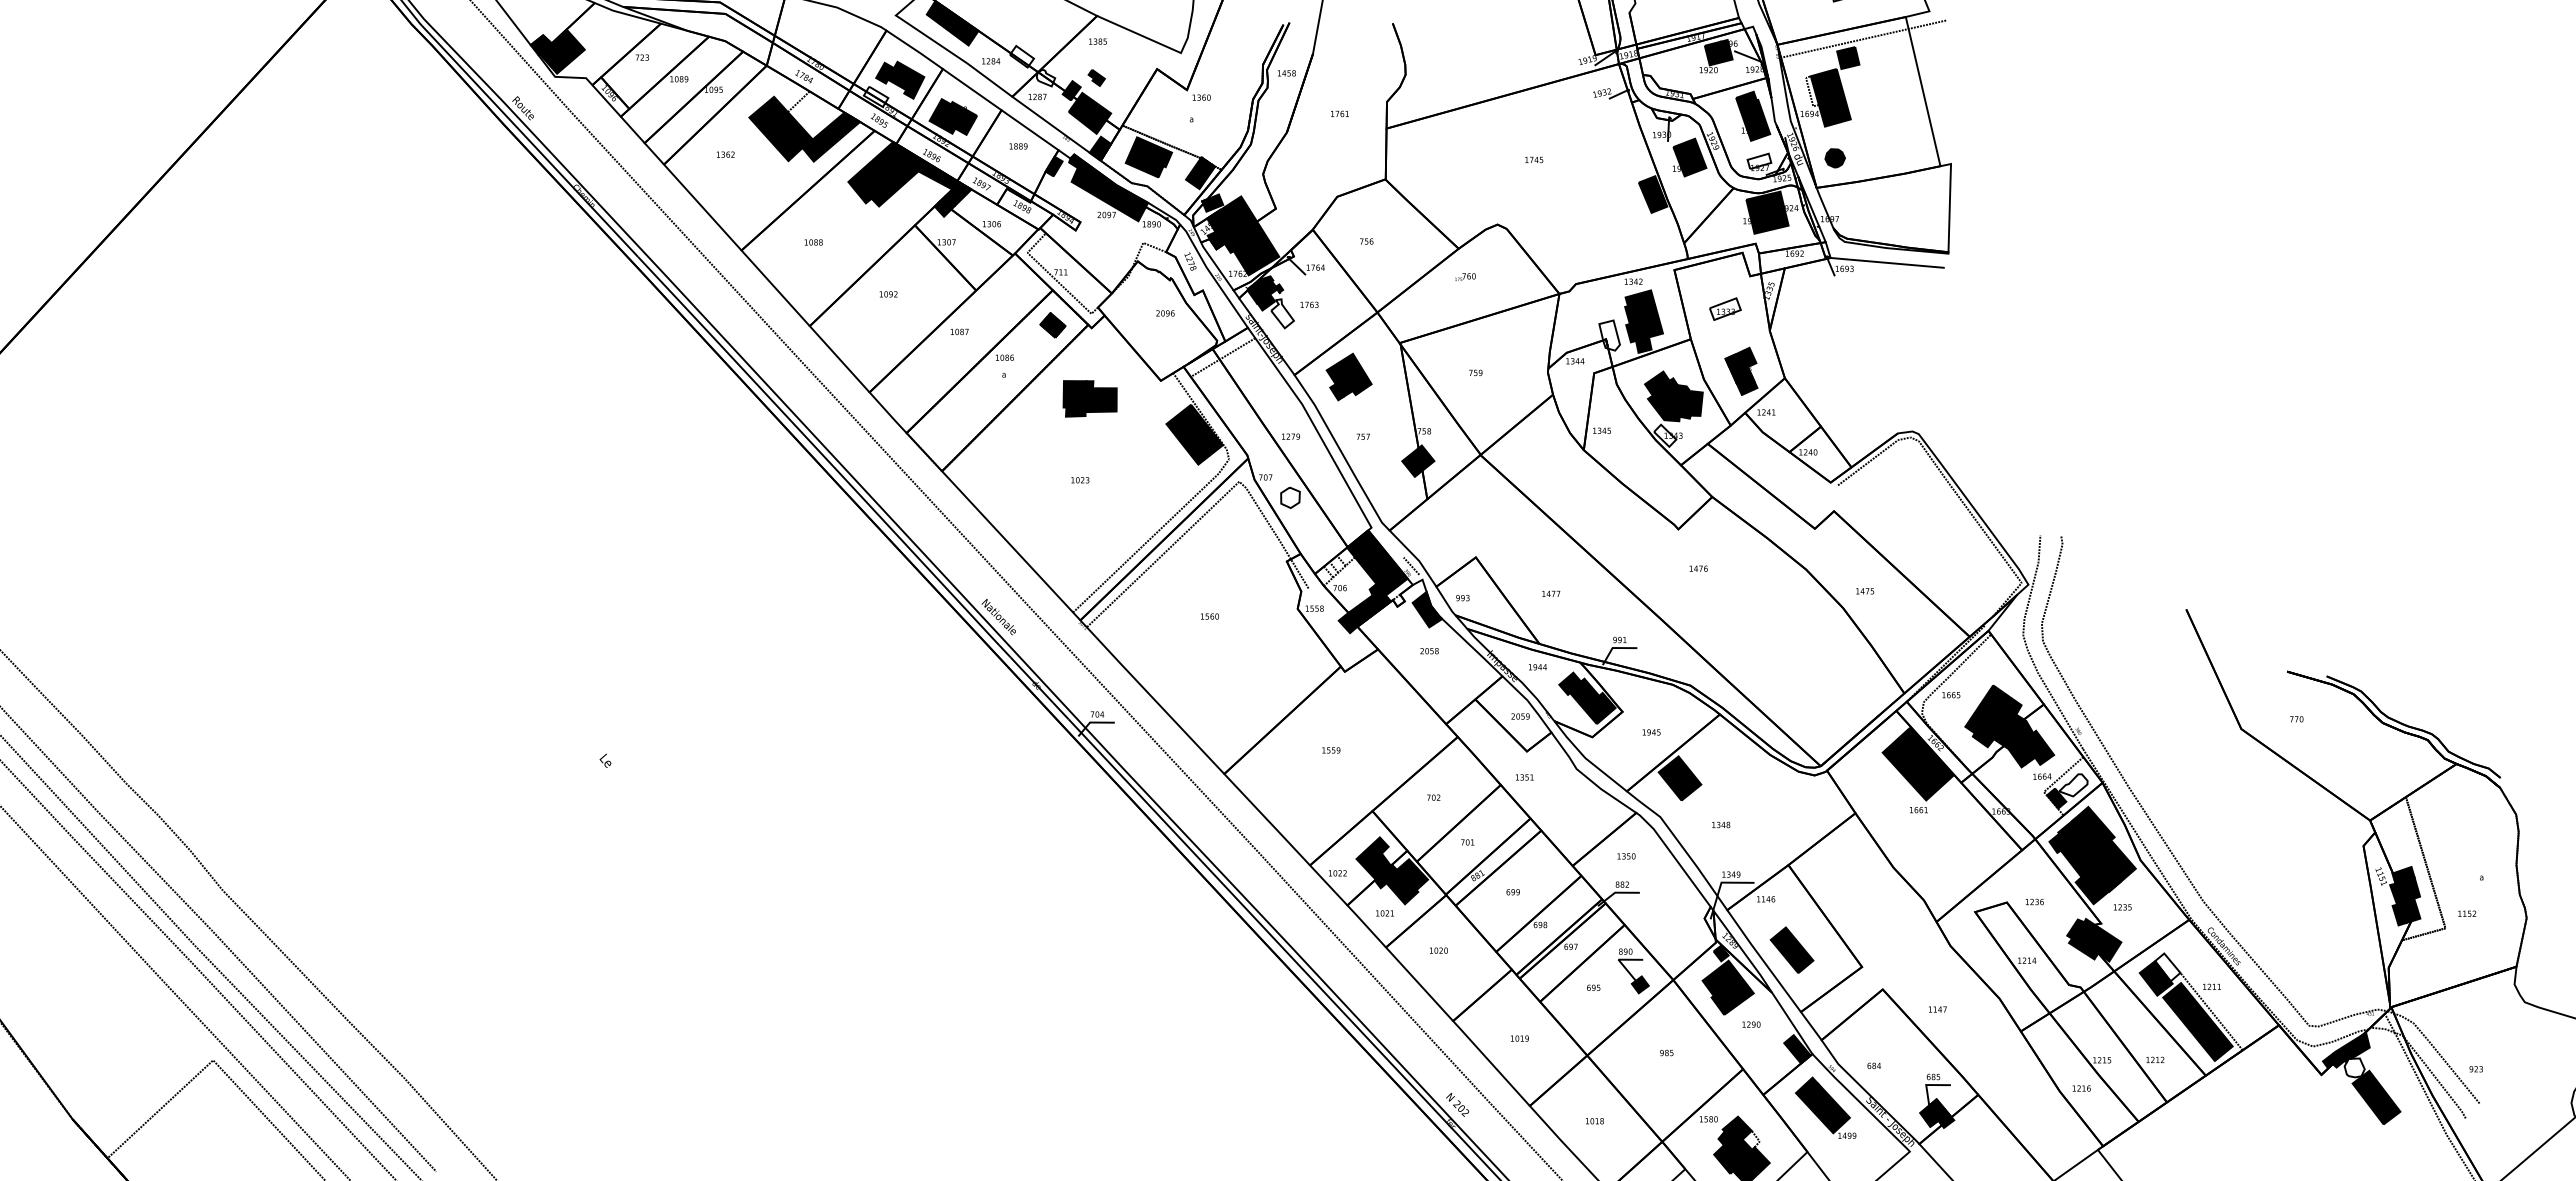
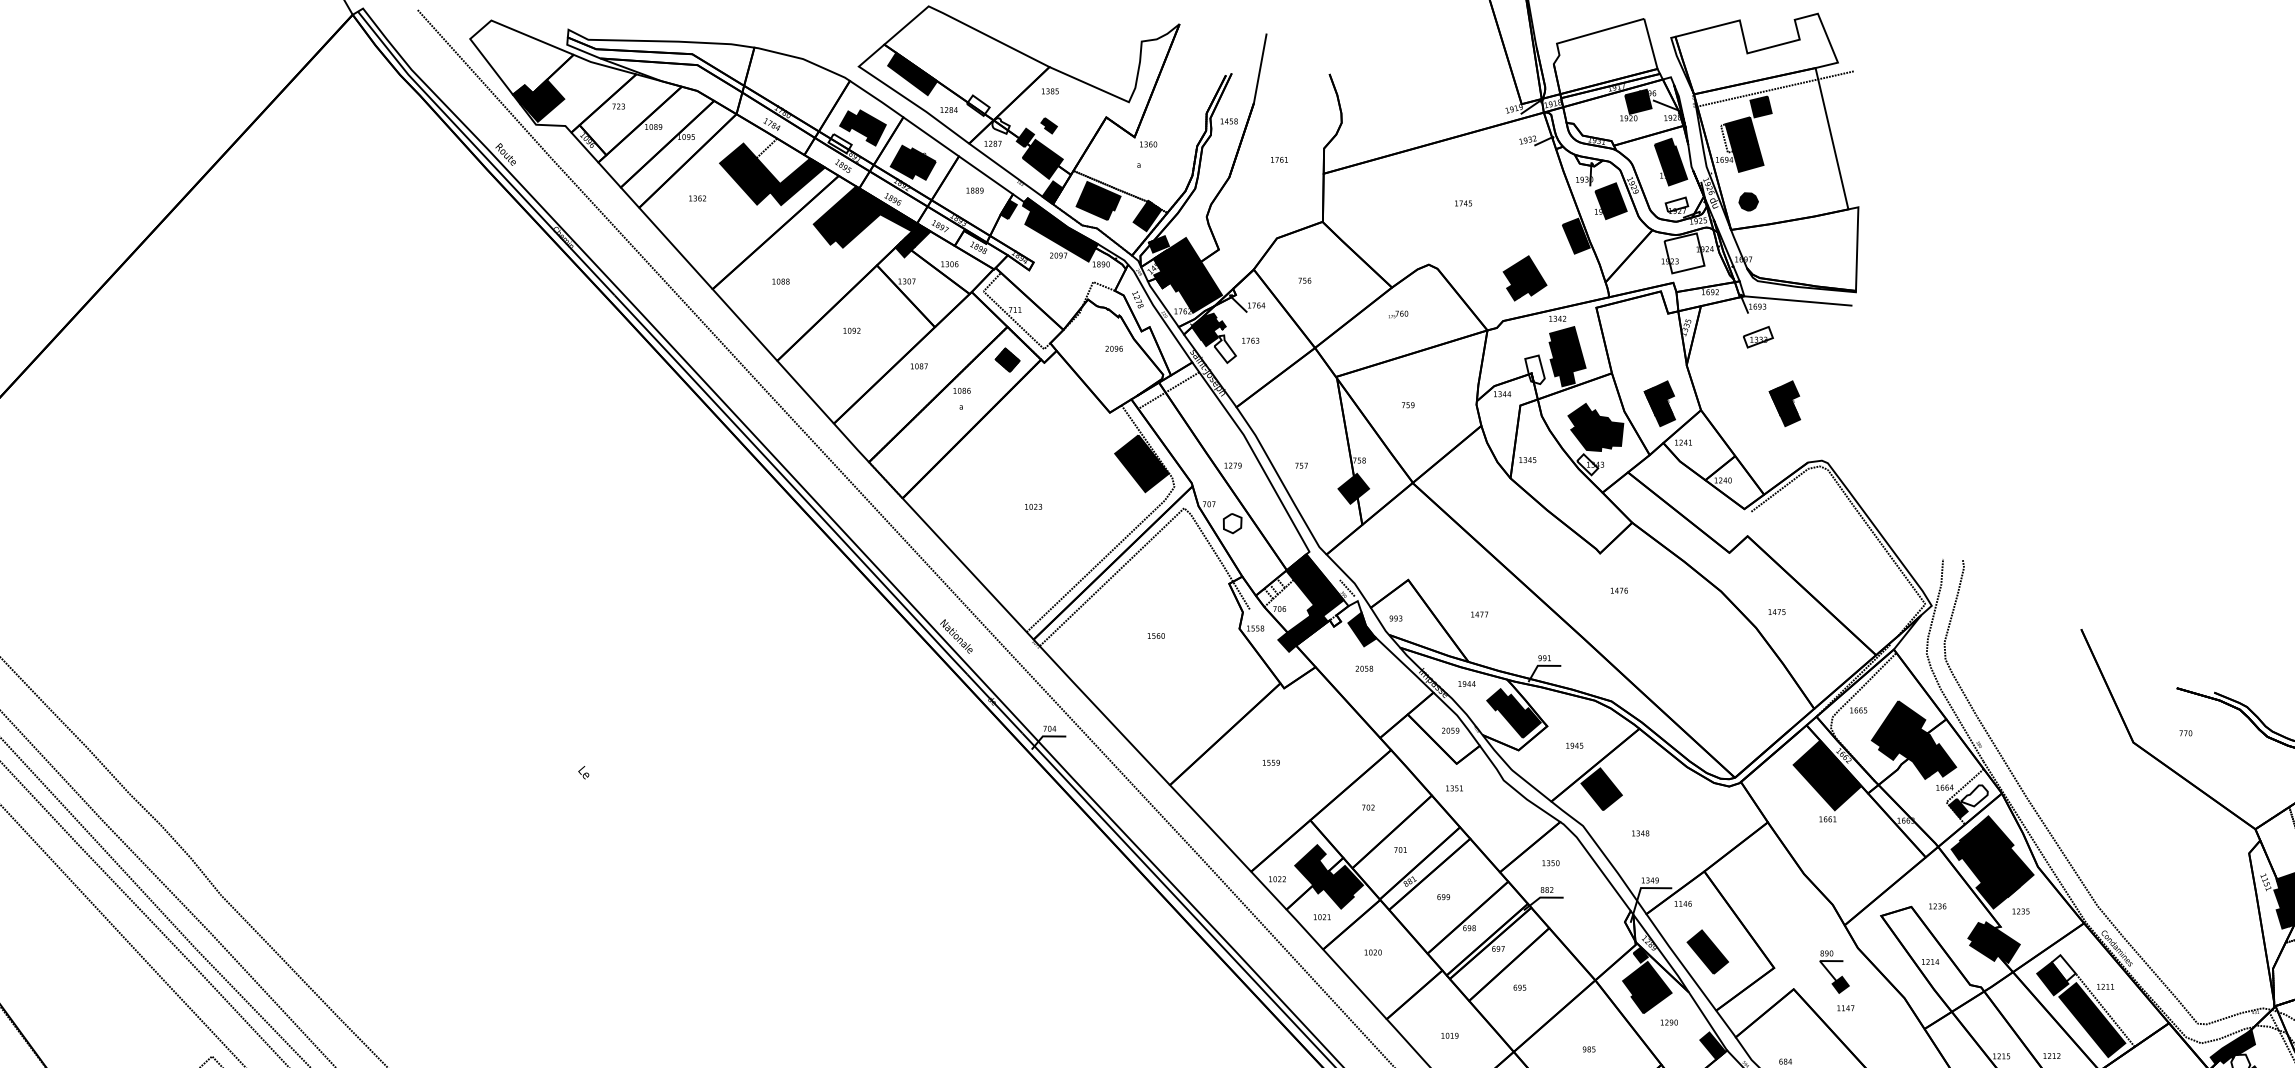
fill: (1767, 212) -> (1684, 253), removed
part: (1725, 308) -> (1758, 336), moved
part: (1873, 370) -> (1784, 402), added
part: (1348, 376) -> (1524, 277), moved
part: (1089, 398) -> (1042, 429), removed
part: (1633, 971) -> (1834, 972), moved

